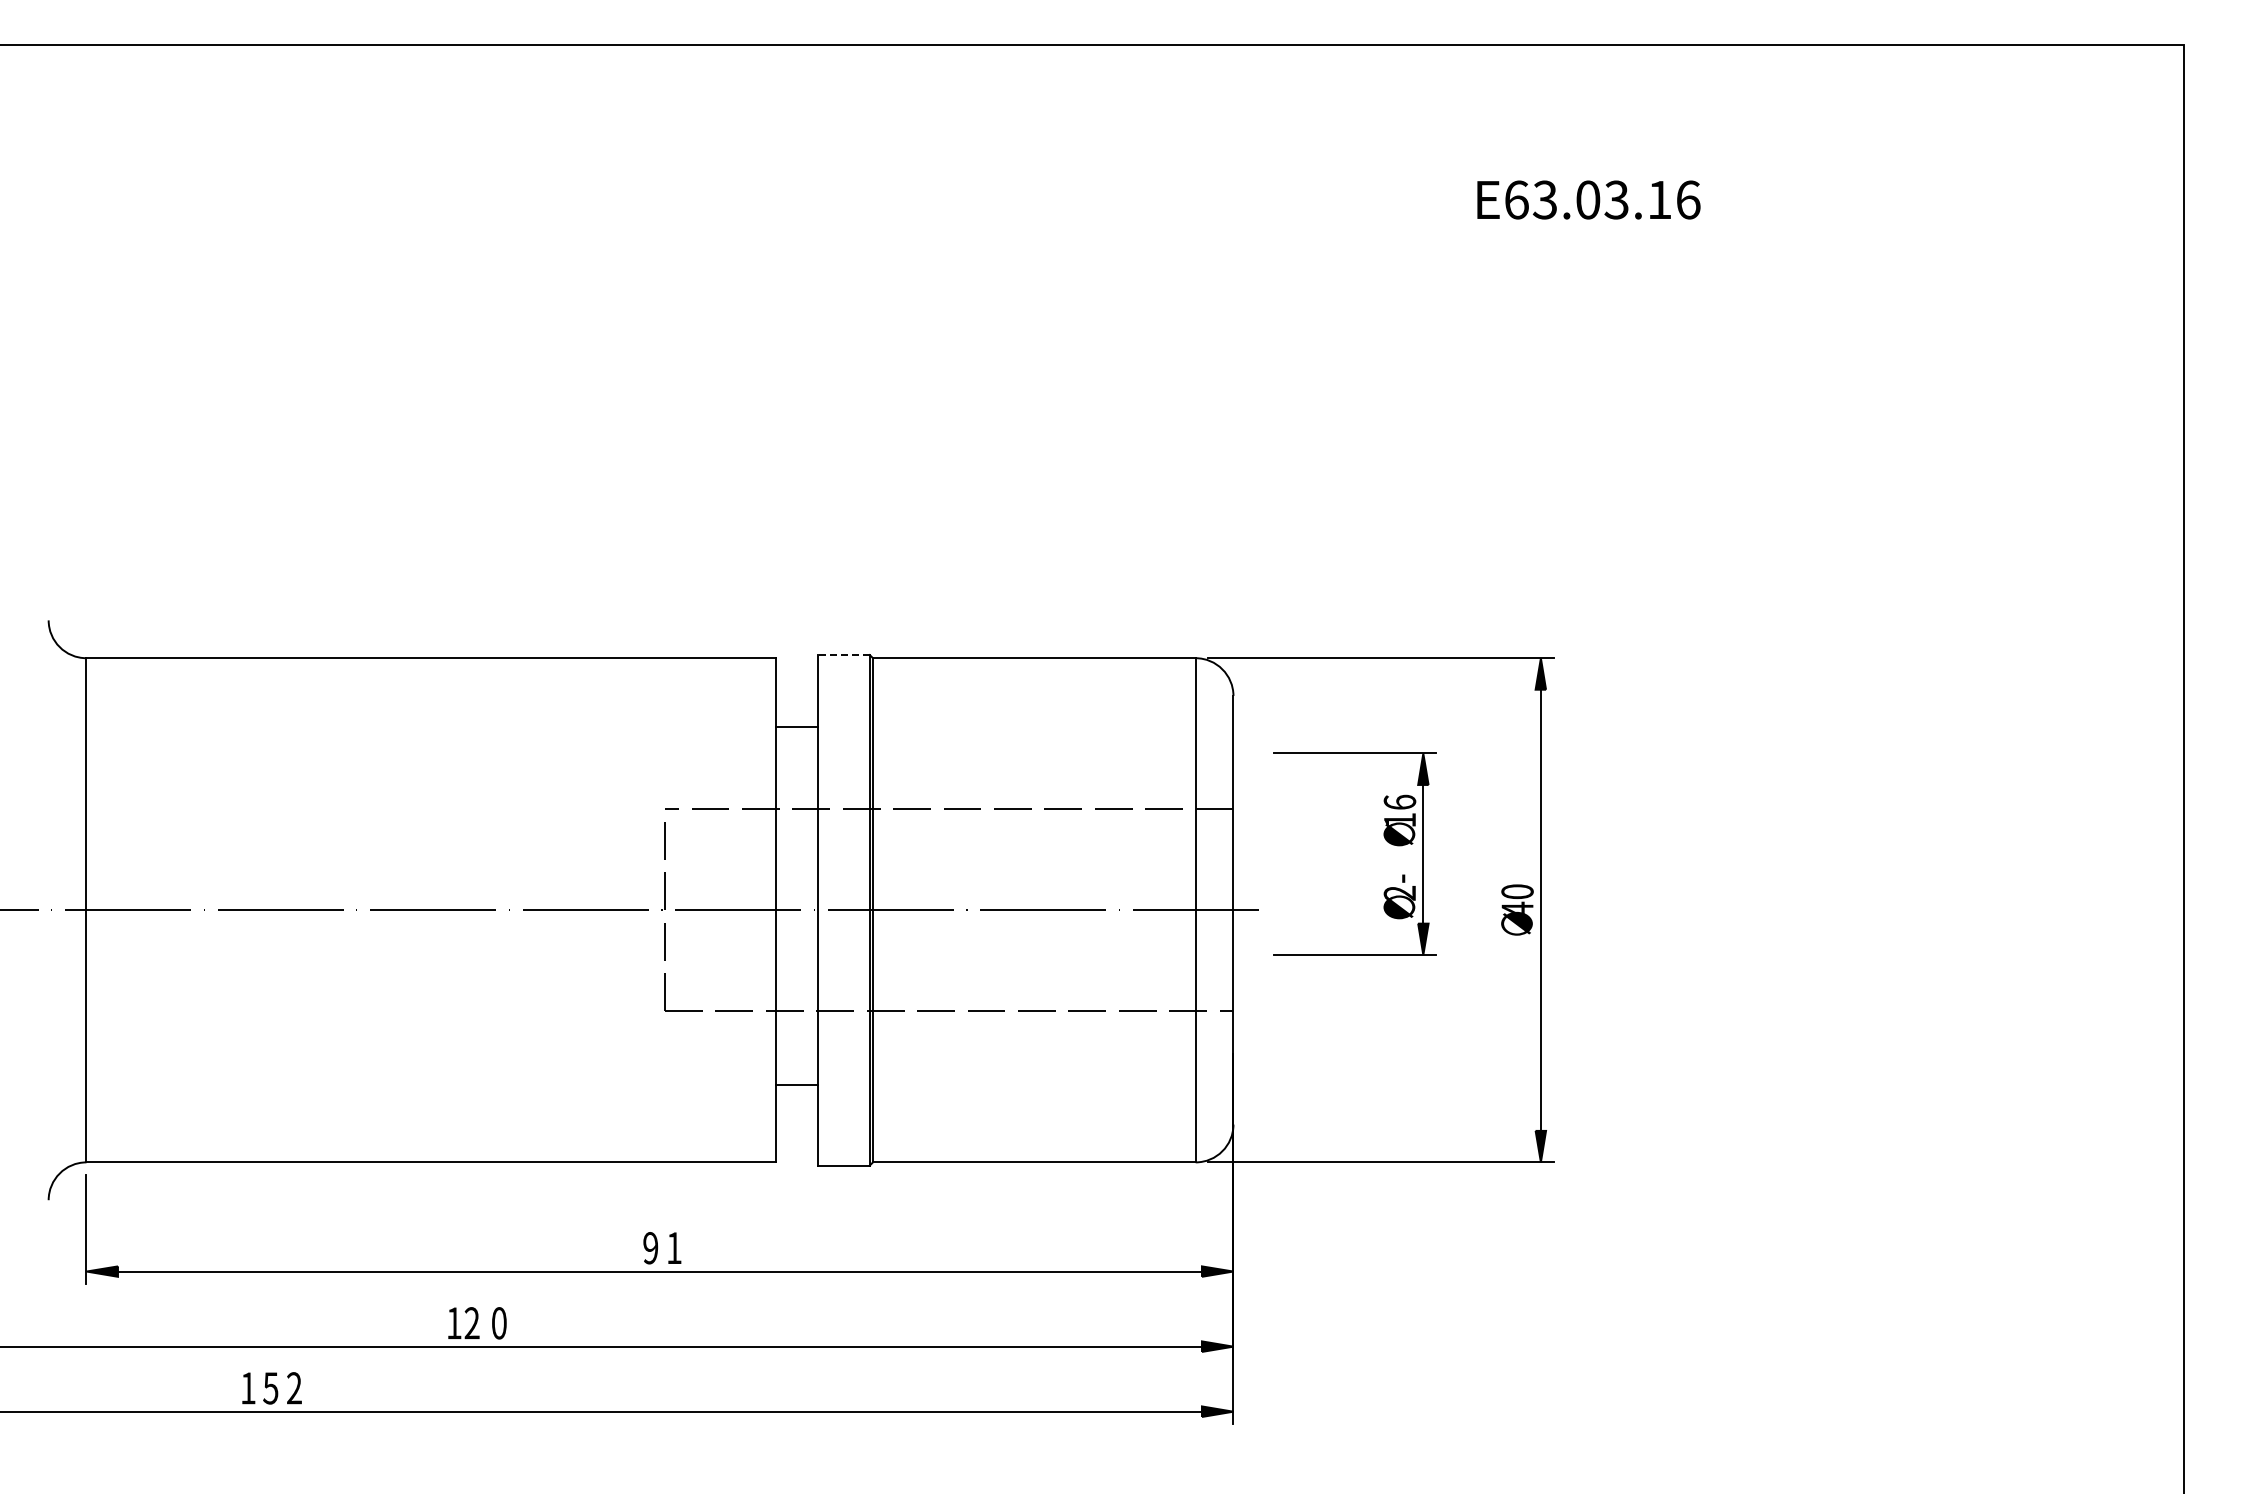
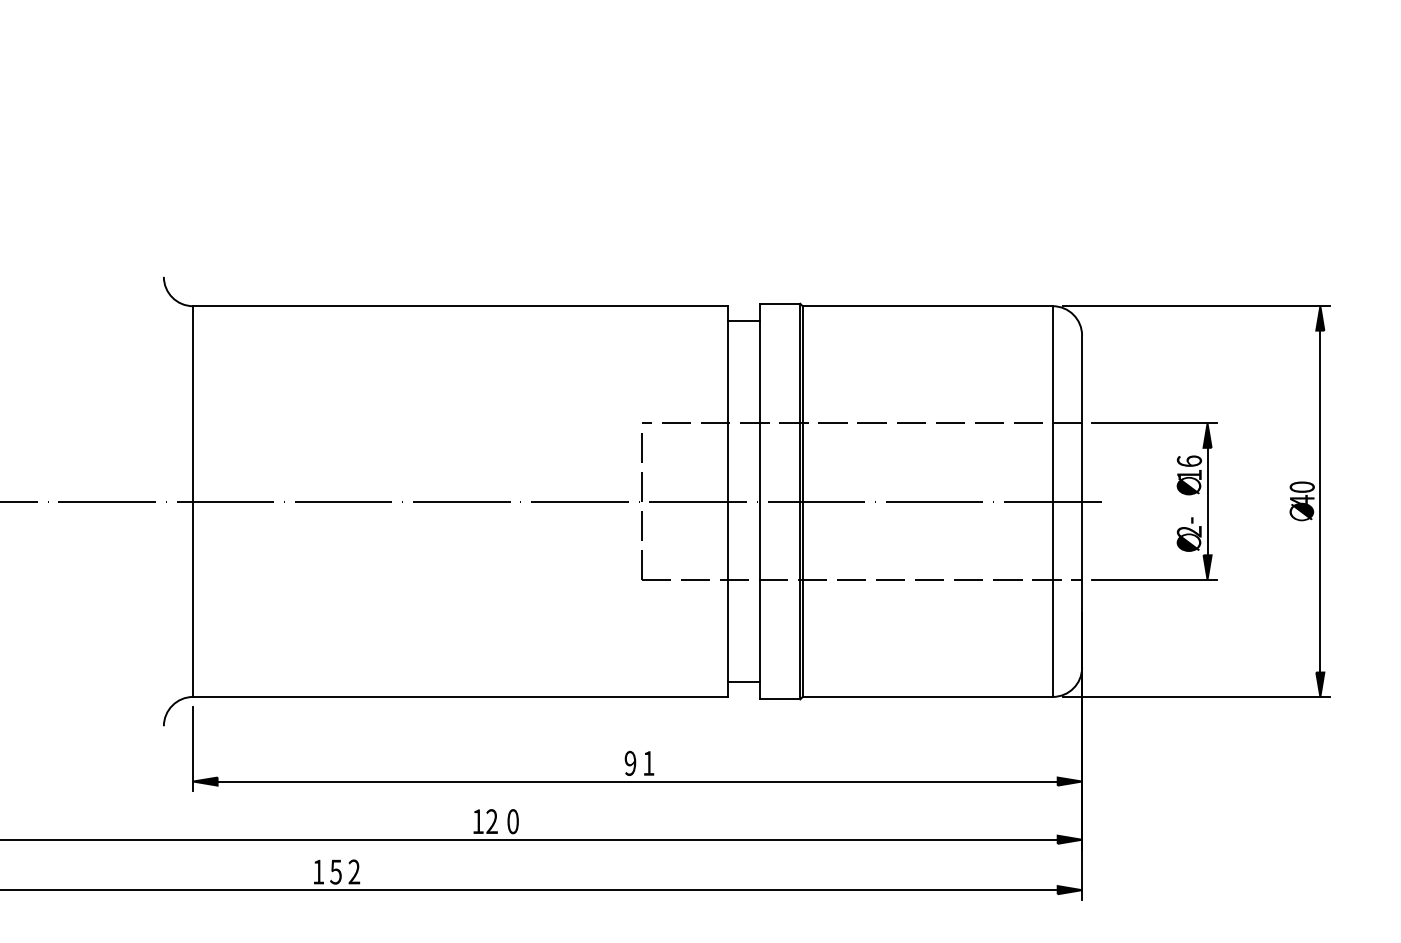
line: (843, 655) -> (779, 304), dashed -> solid
line: (796, 726) -> (743, 321), moved
part: (1384, 838) -> (1177, 489), moved
line: (796, 1084) -> (743, 681), moved

